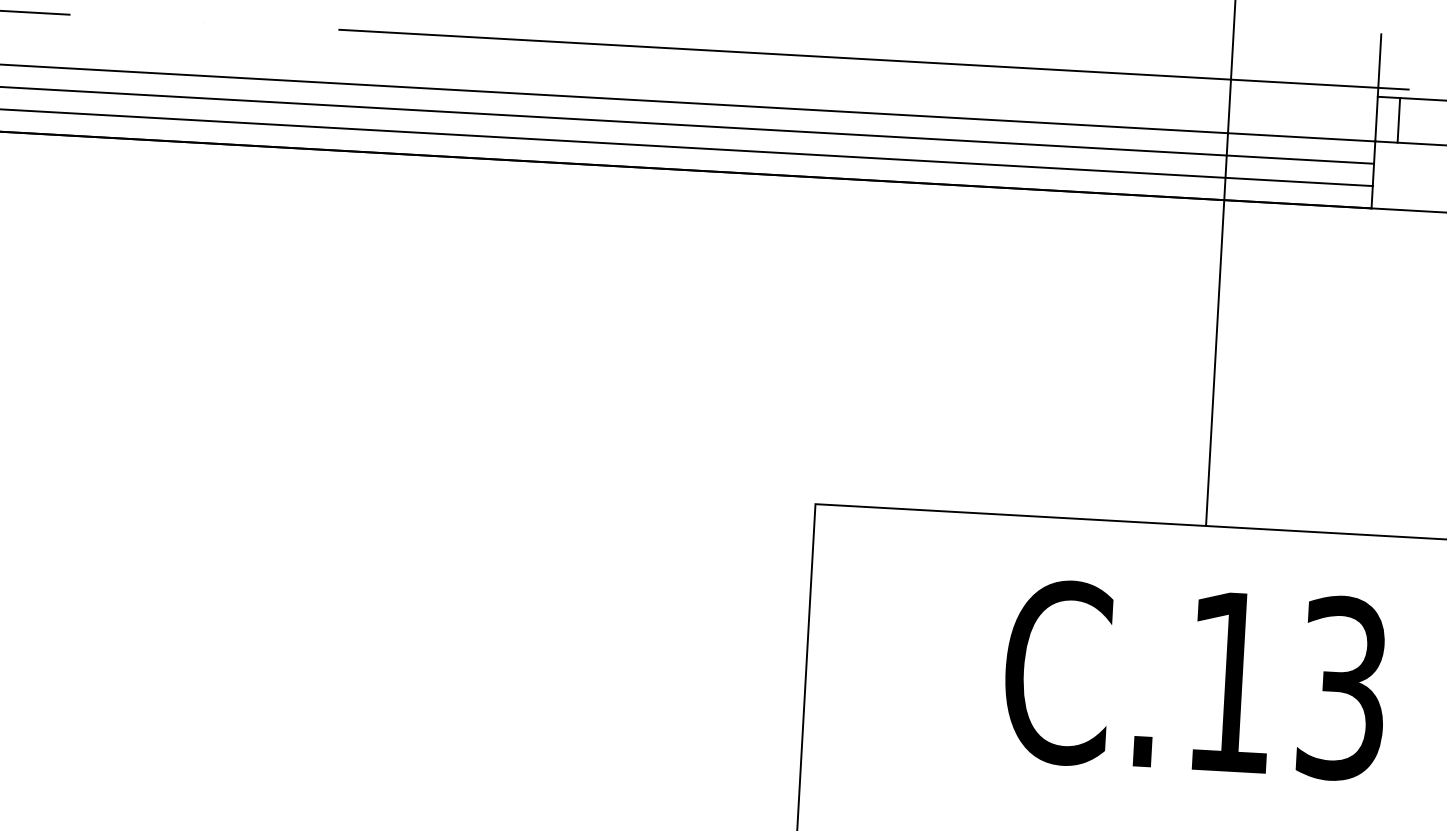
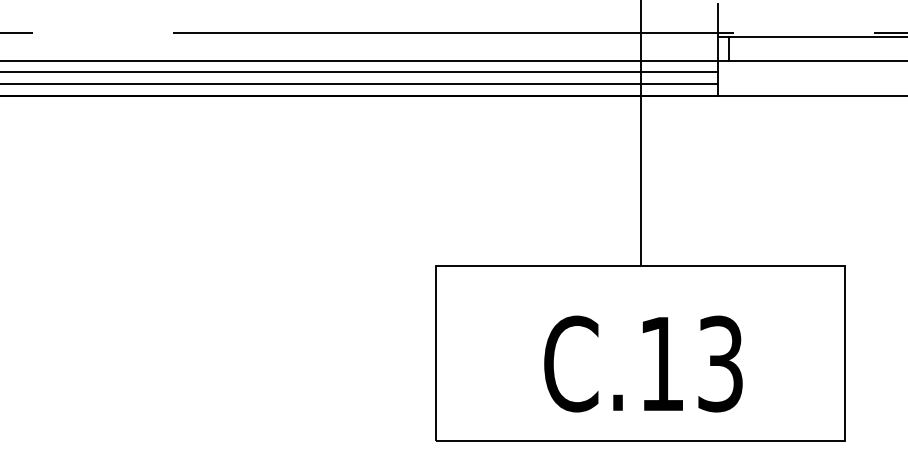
text: (1195, 679) -> (643, 363), moved

